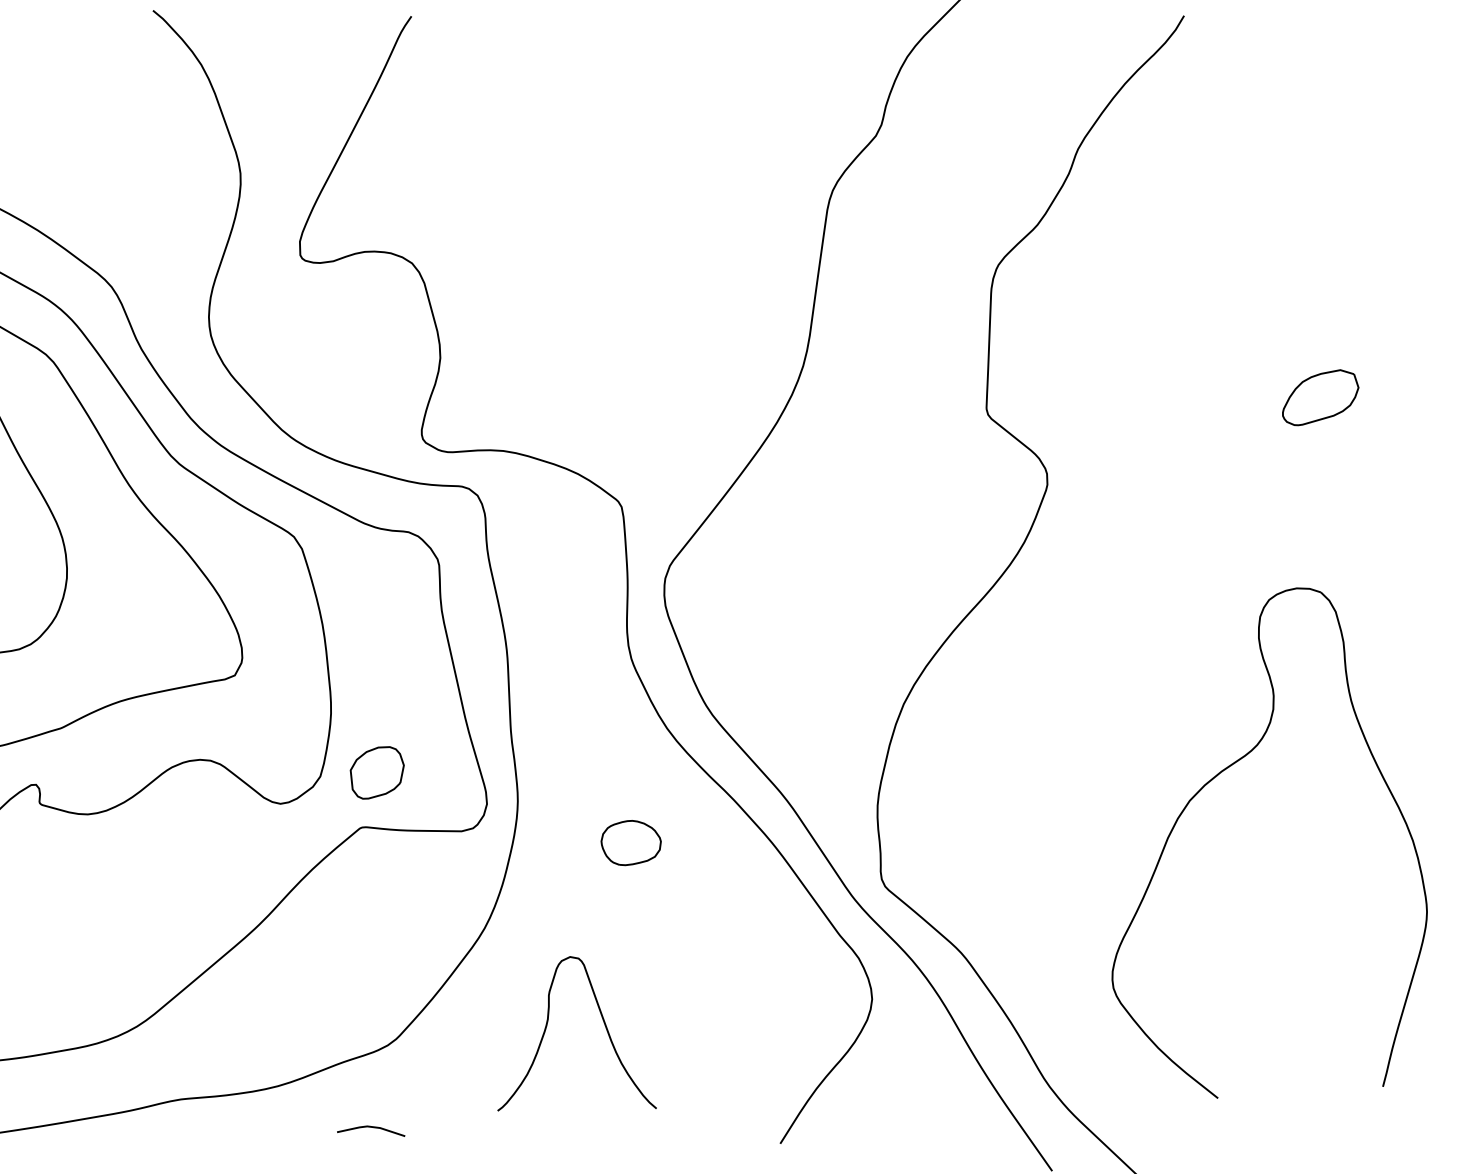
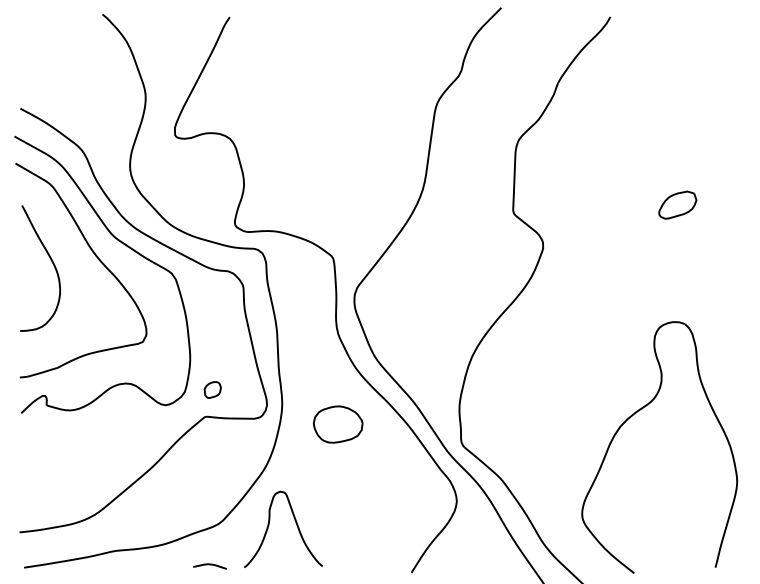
part: (376, 771) -> (212, 389), size x0.62
part: (1210, 784) -> (630, 418), moved
part: (629, 842) -> (337, 424), size x1.67
curve: (601, 1021) -> (295, 523), moved

